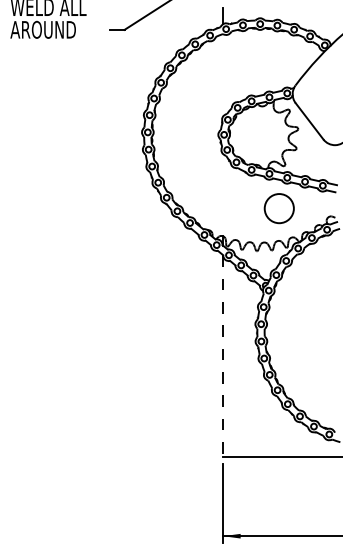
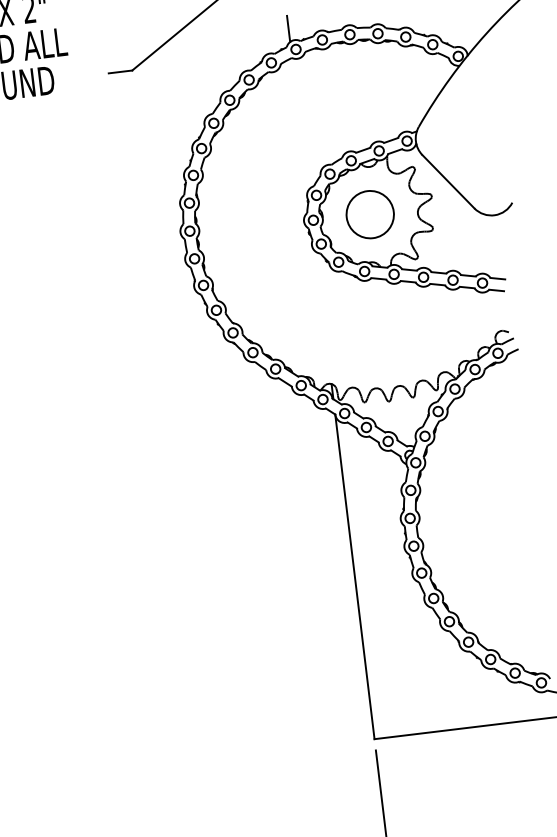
circle: (278, 208) -> (368, 214), moved
line: (223, 355) -> (355, 576), dashed -> solid

